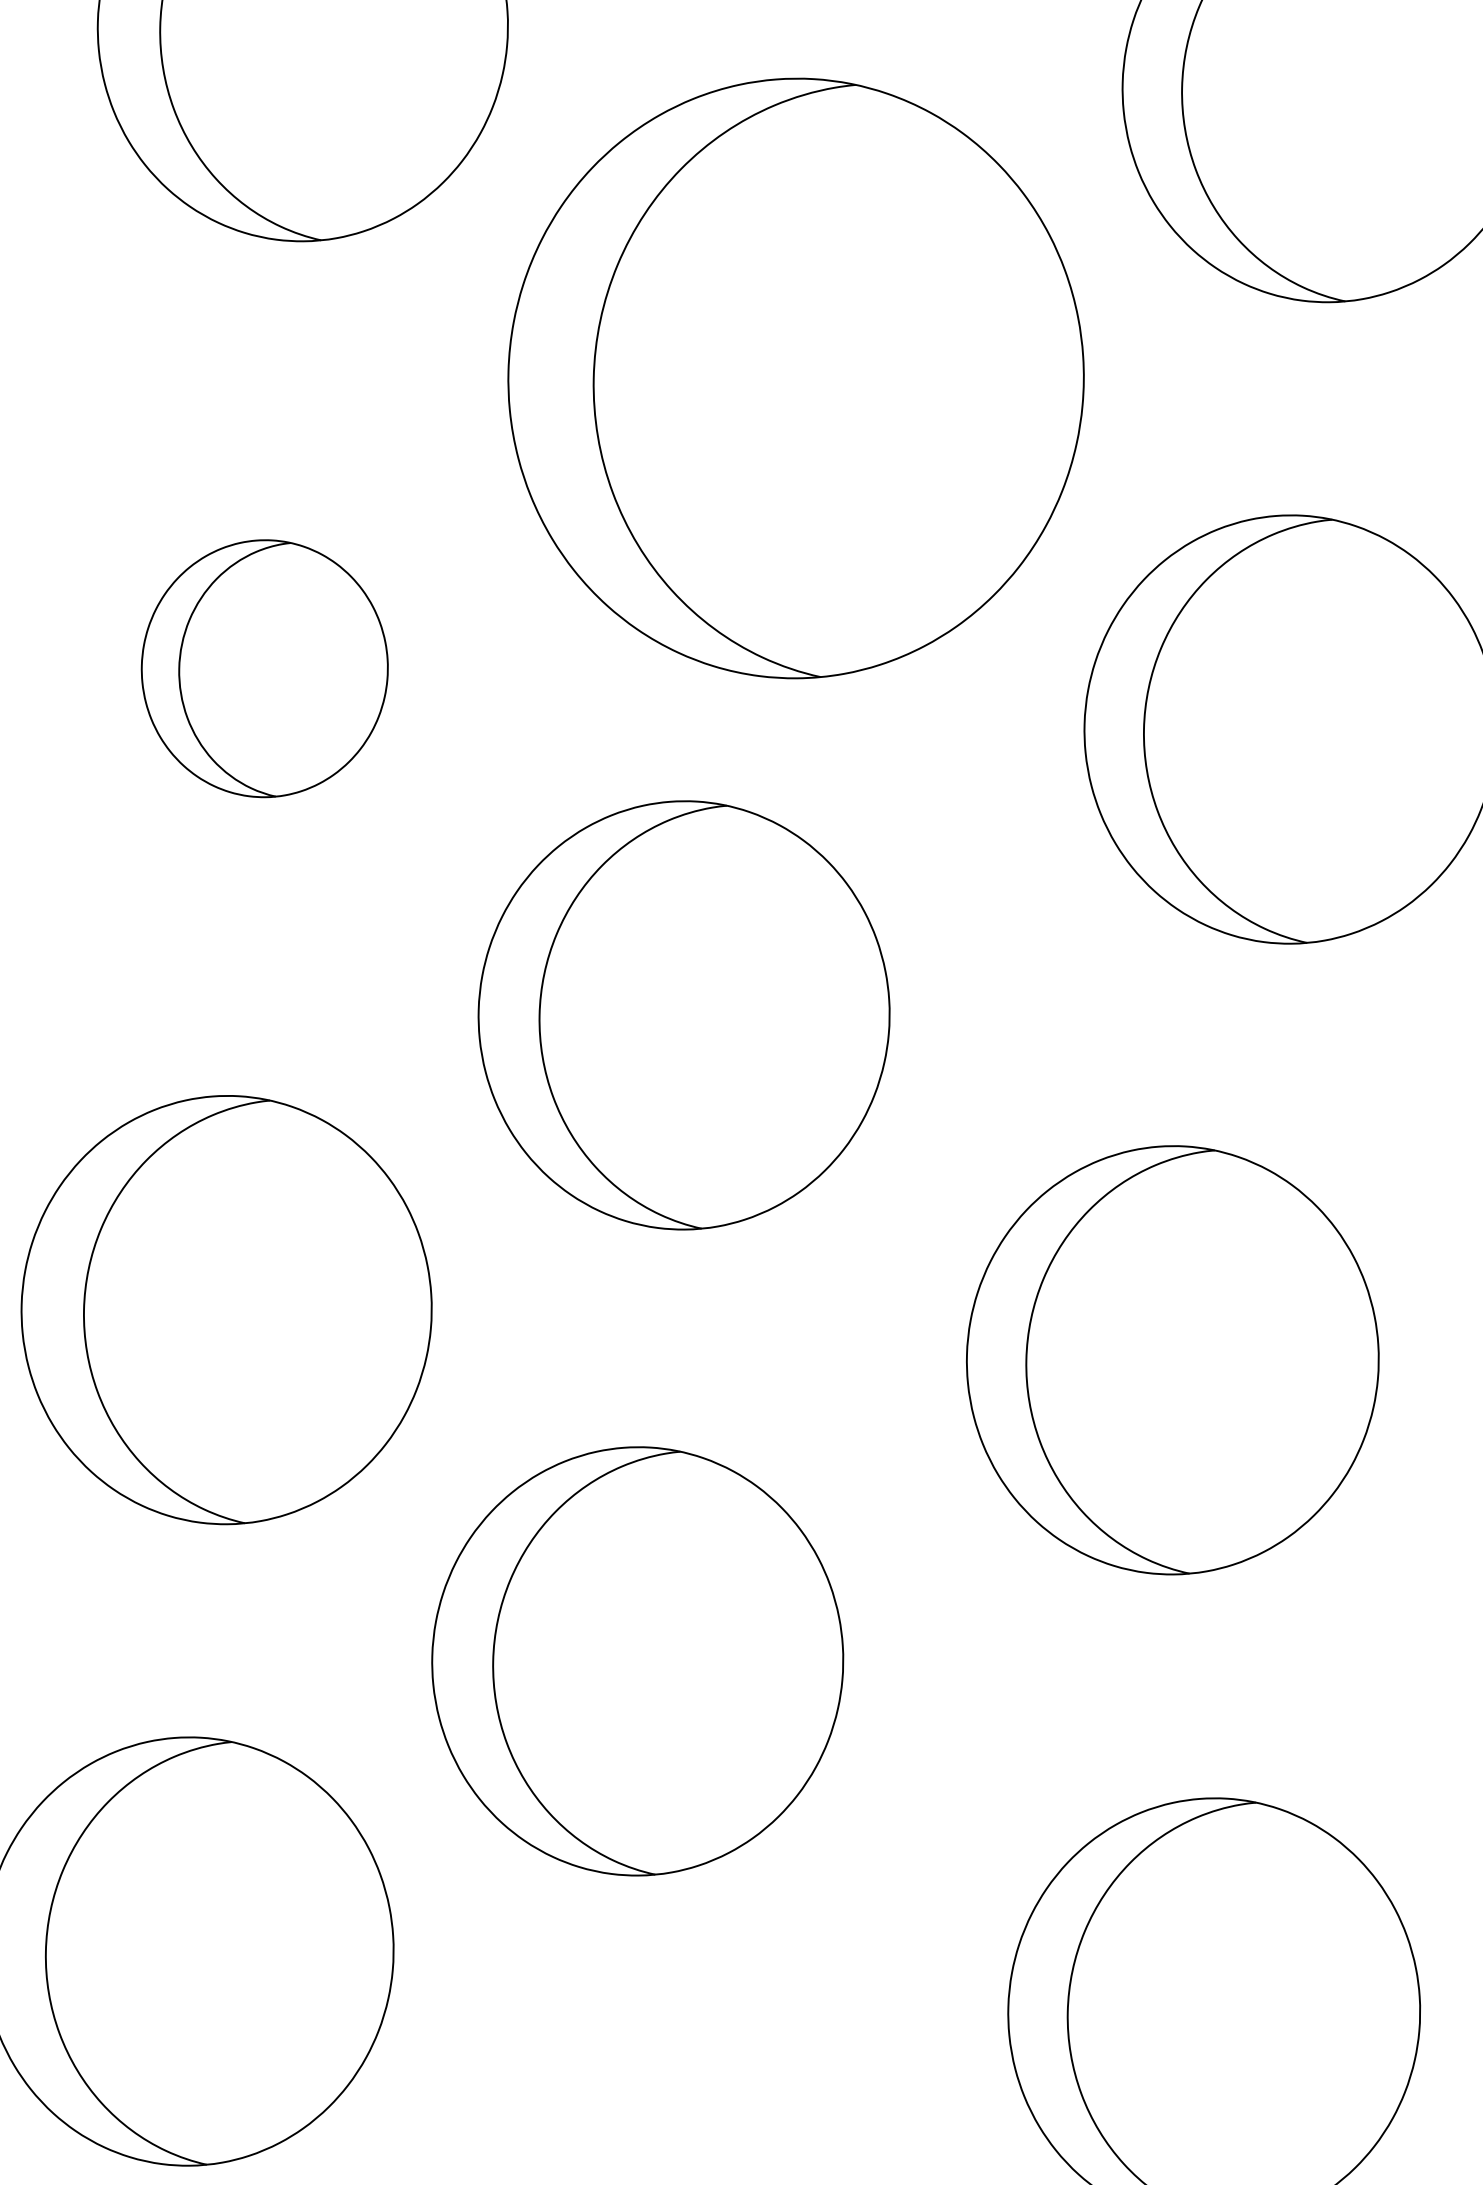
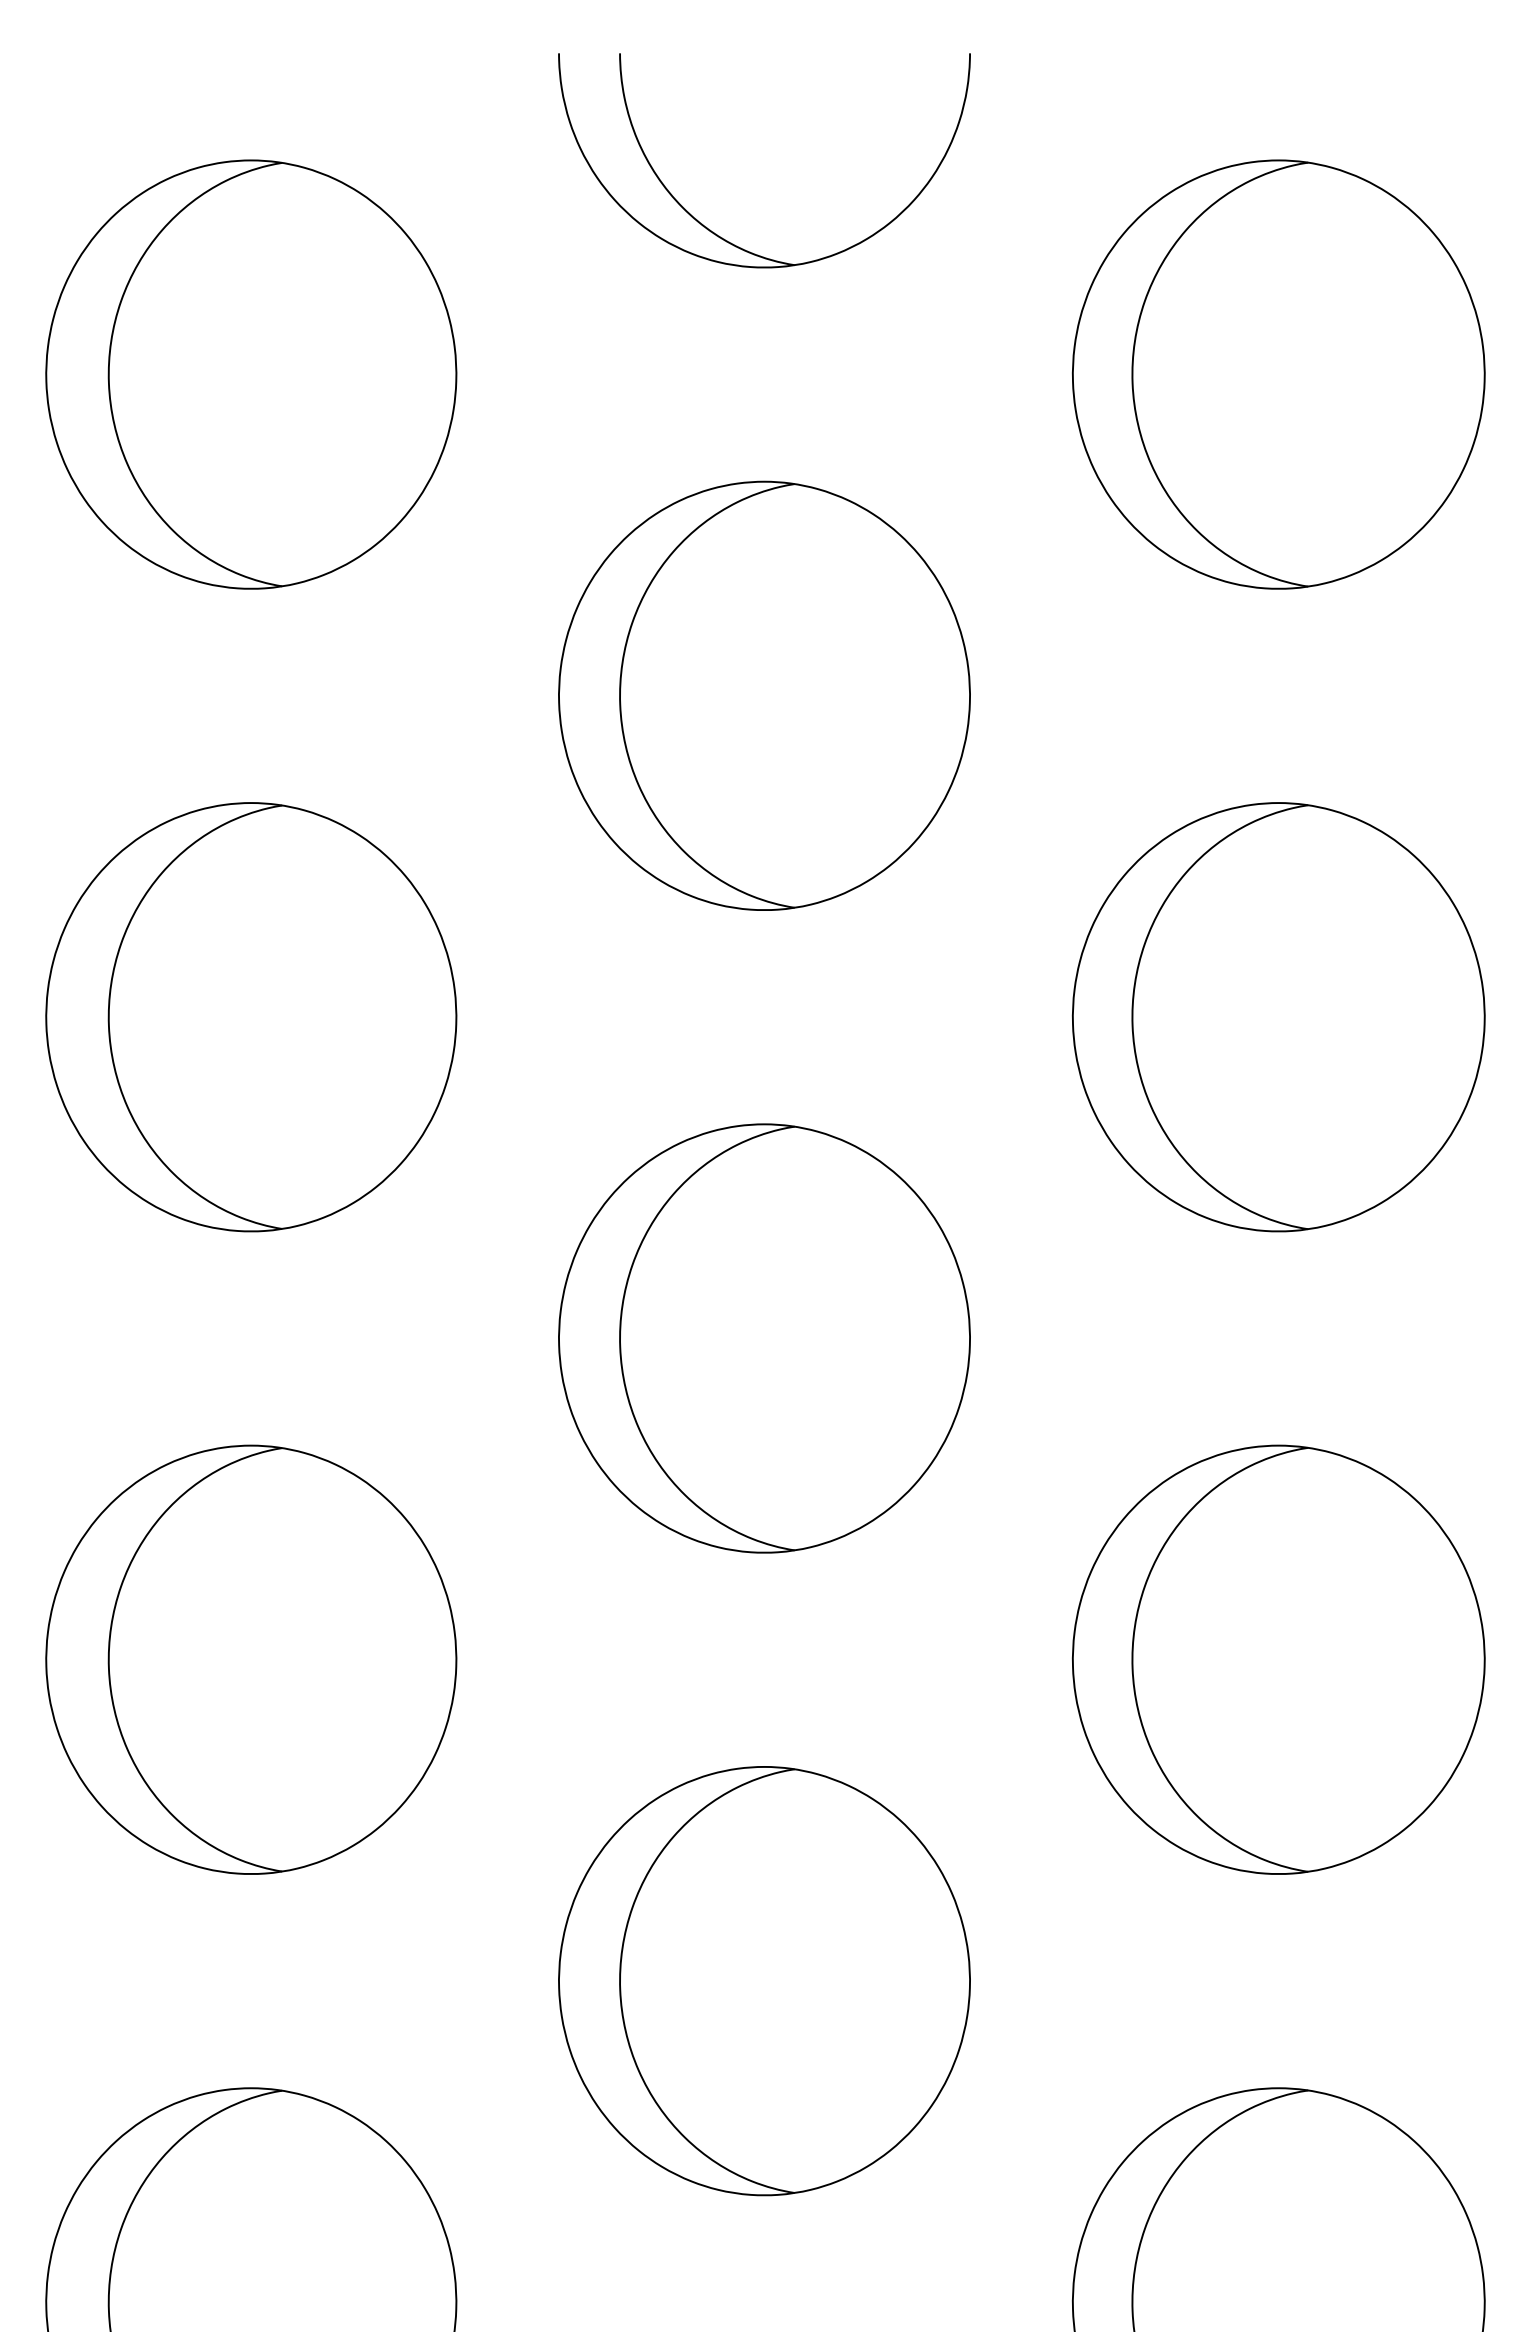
part: (796, 377) -> (764, 695), size x0.71
part: (264, 668) -> (251, 1017), size x1.67
part: (684, 1015) -> (764, 1338), moved
part: (1172, 1359) -> (1278, 1659), moved
part: (637, 1661) -> (764, 1981), moved

